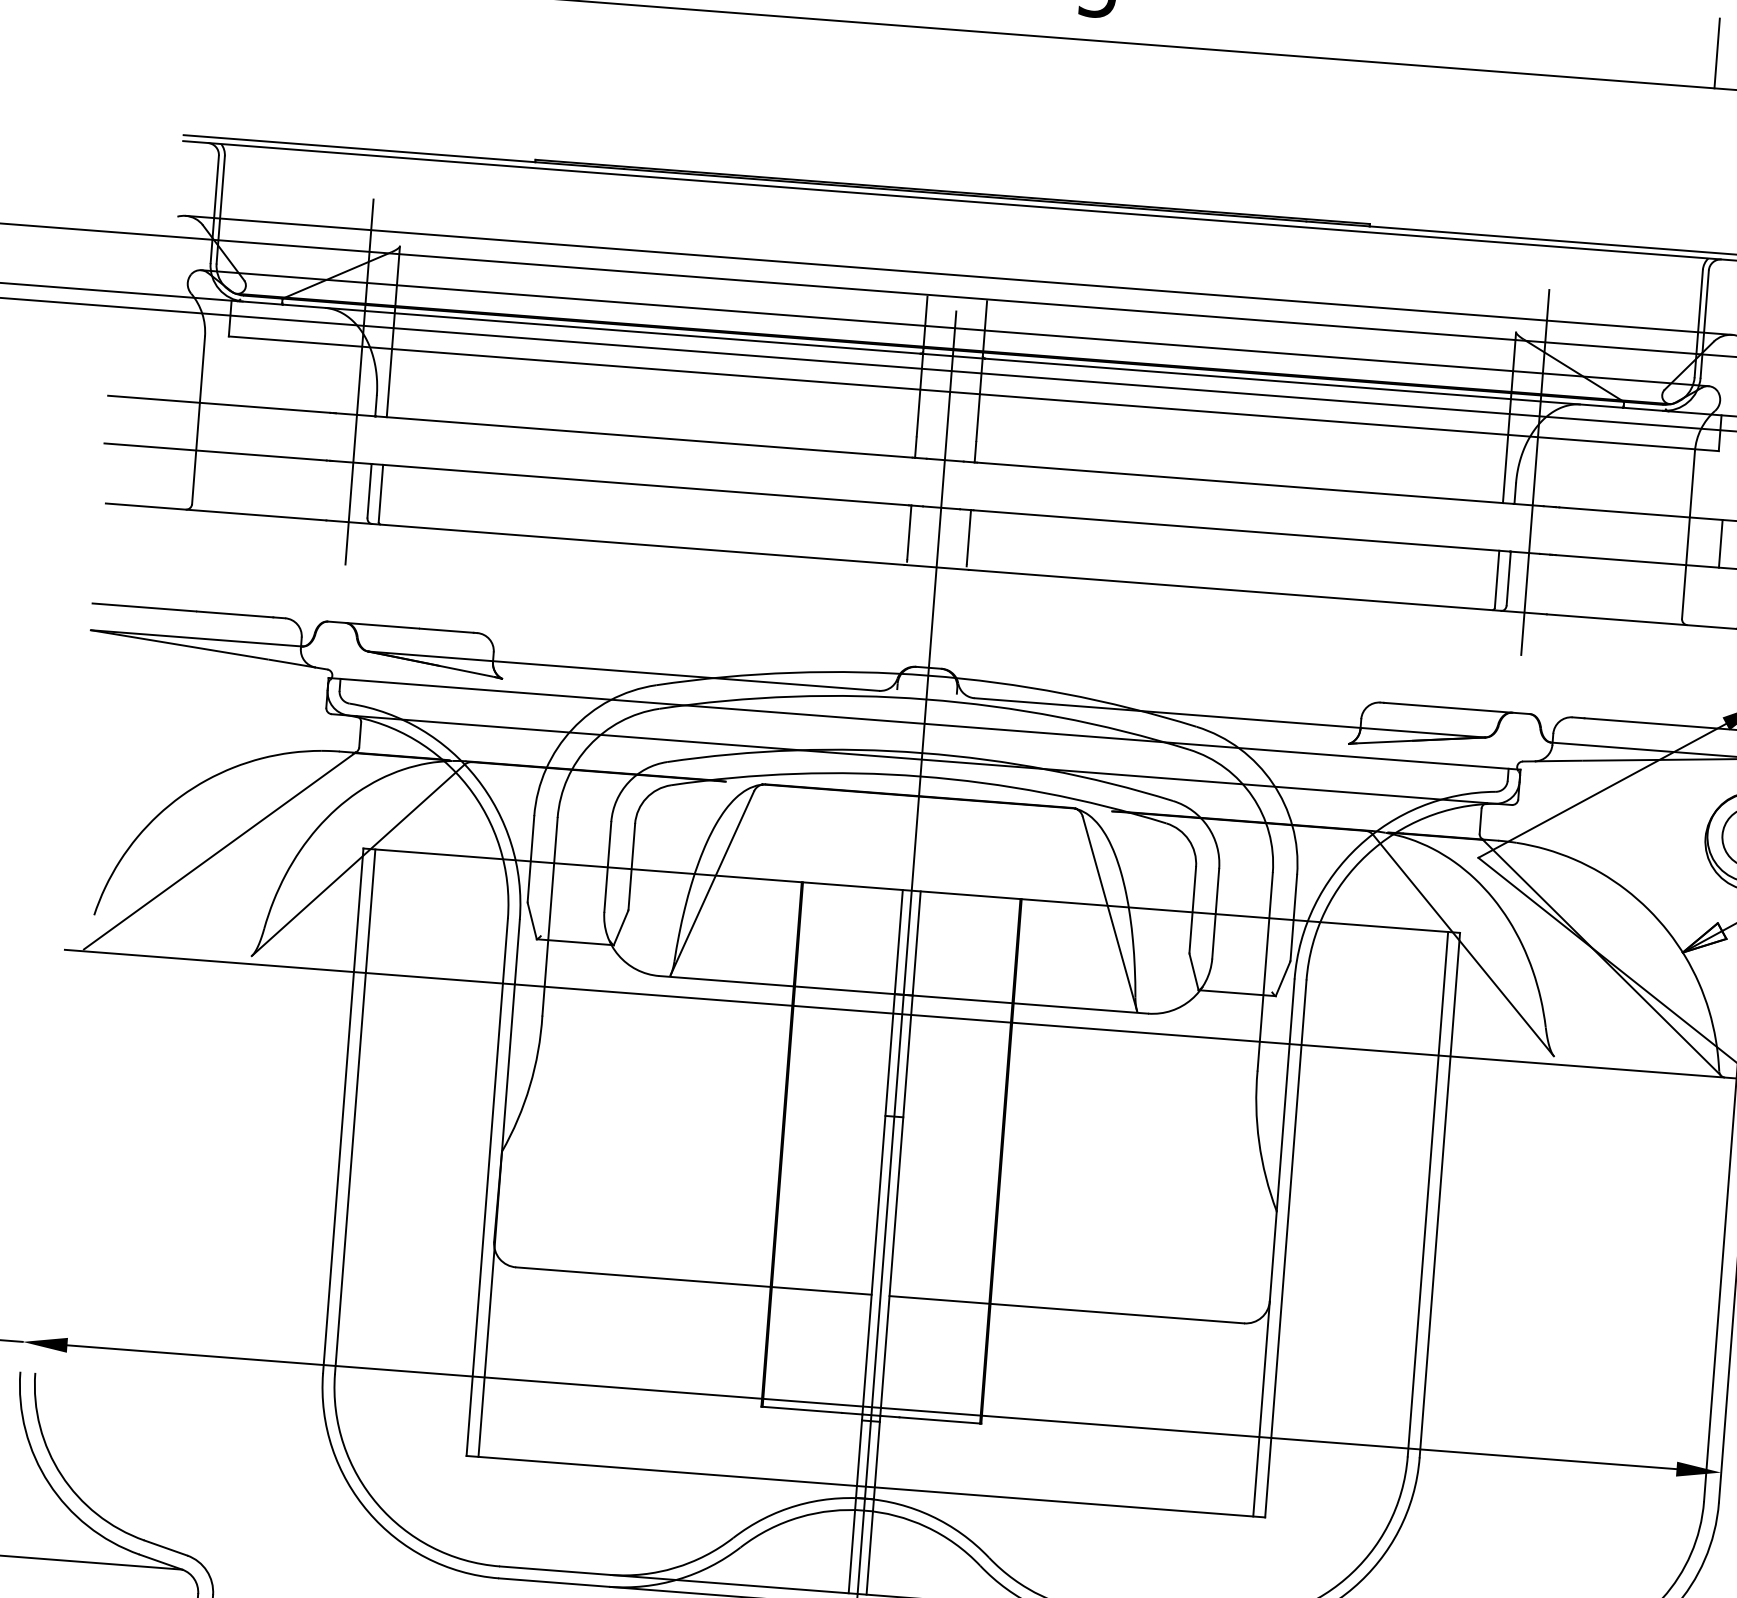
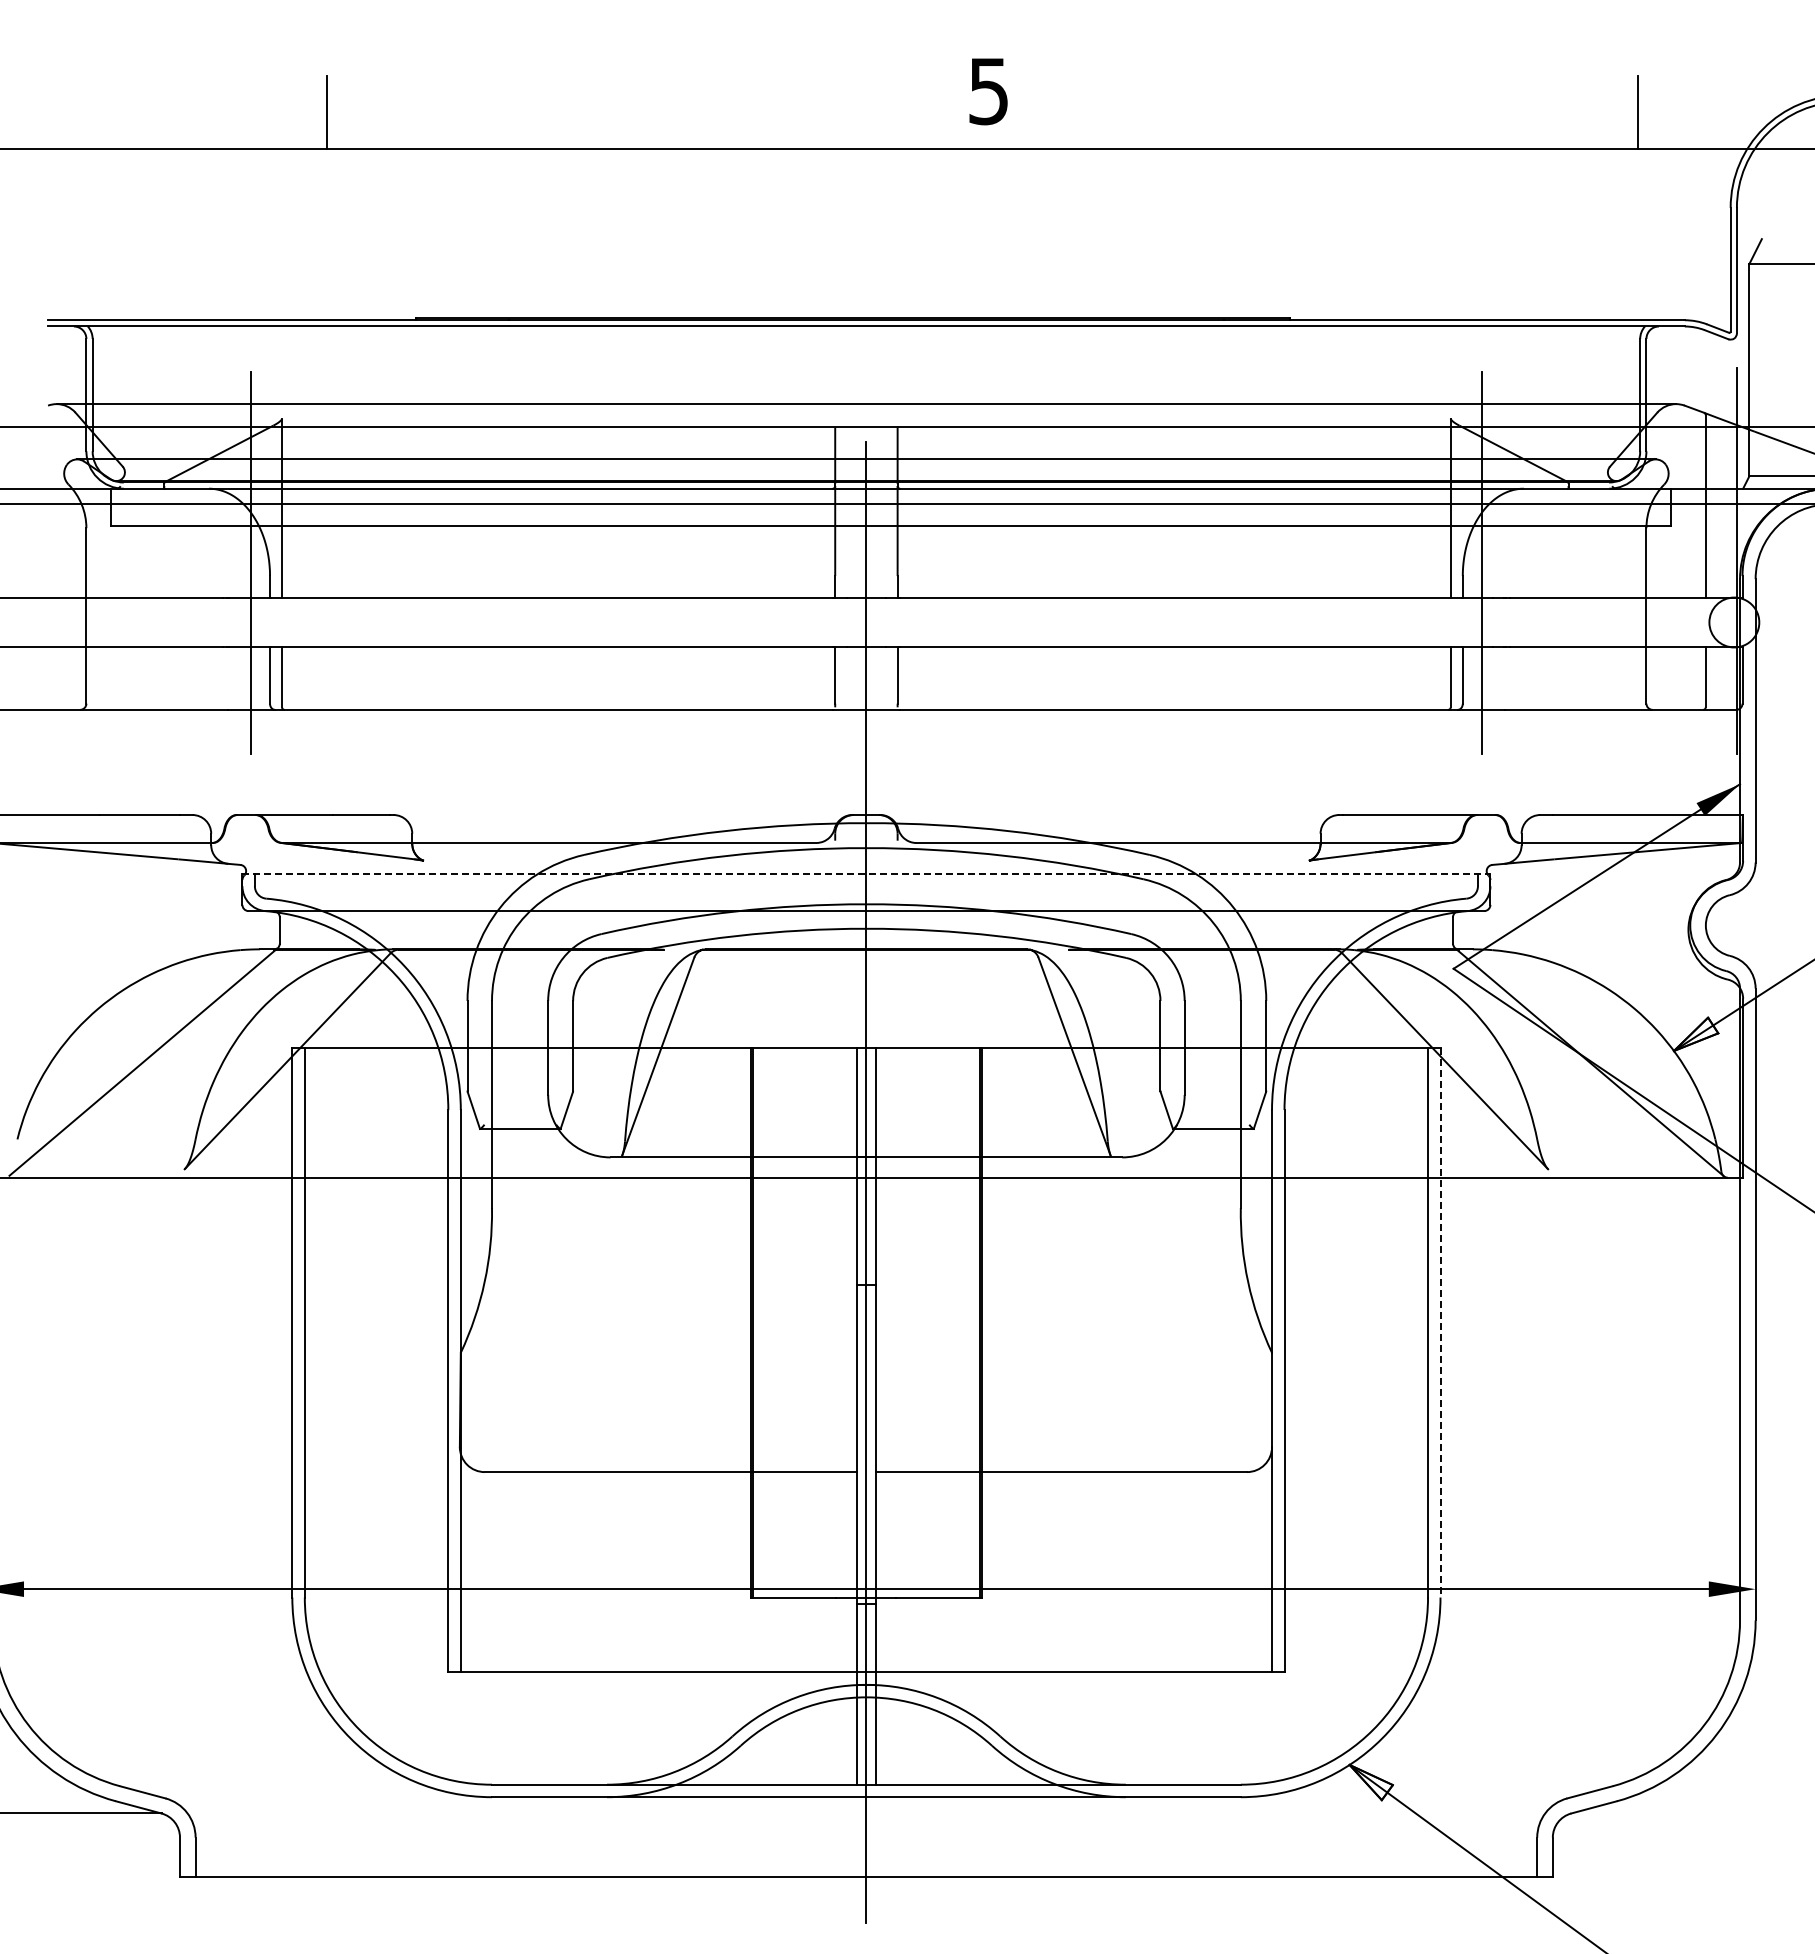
line: (1720, 543) -> (1680, 622), removed
line: (924, 723) -> (866, 873), solid -> dashed
line: (1439, 1194) -> (1440, 1322), solid -> dashed

